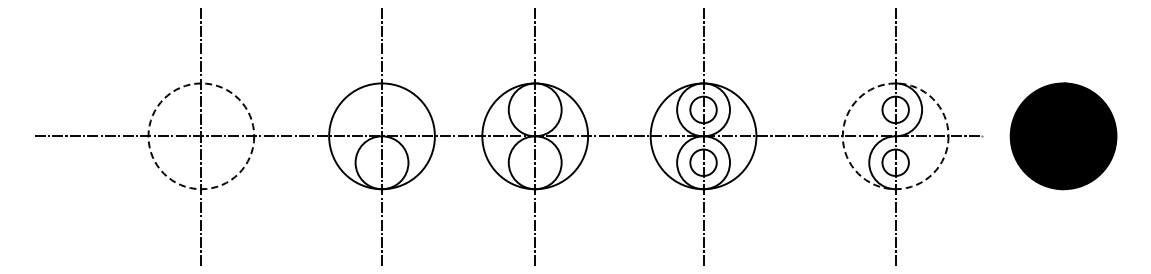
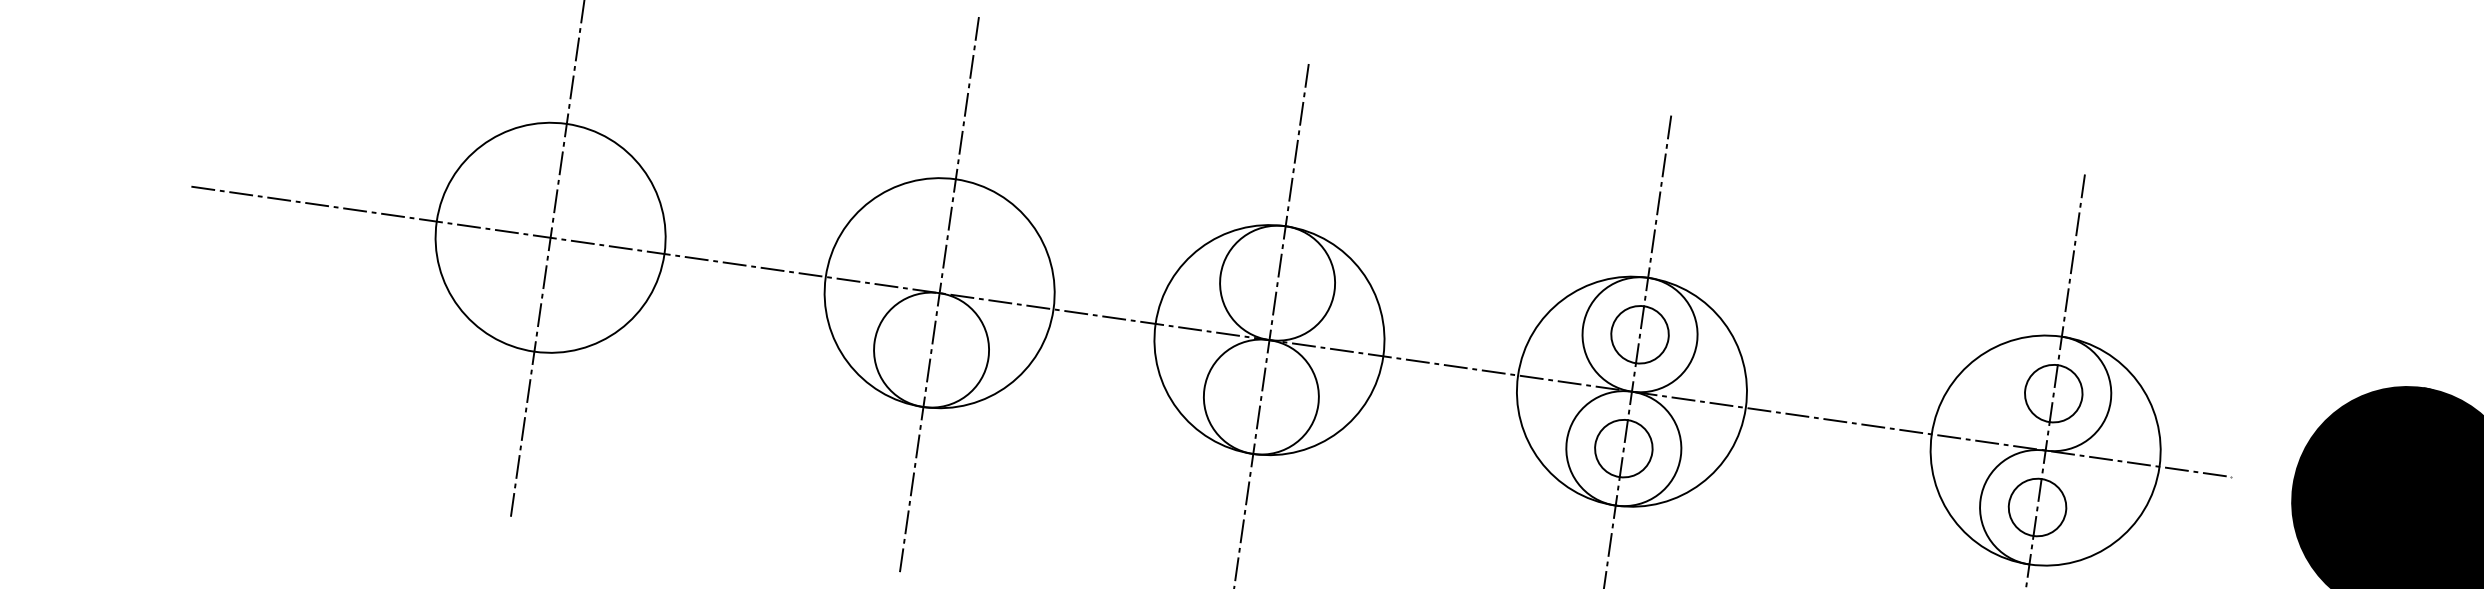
circle: (201, 136) -> (550, 238), dashed -> solid
circle: (895, 136) -> (2045, 450), dashed -> solid

